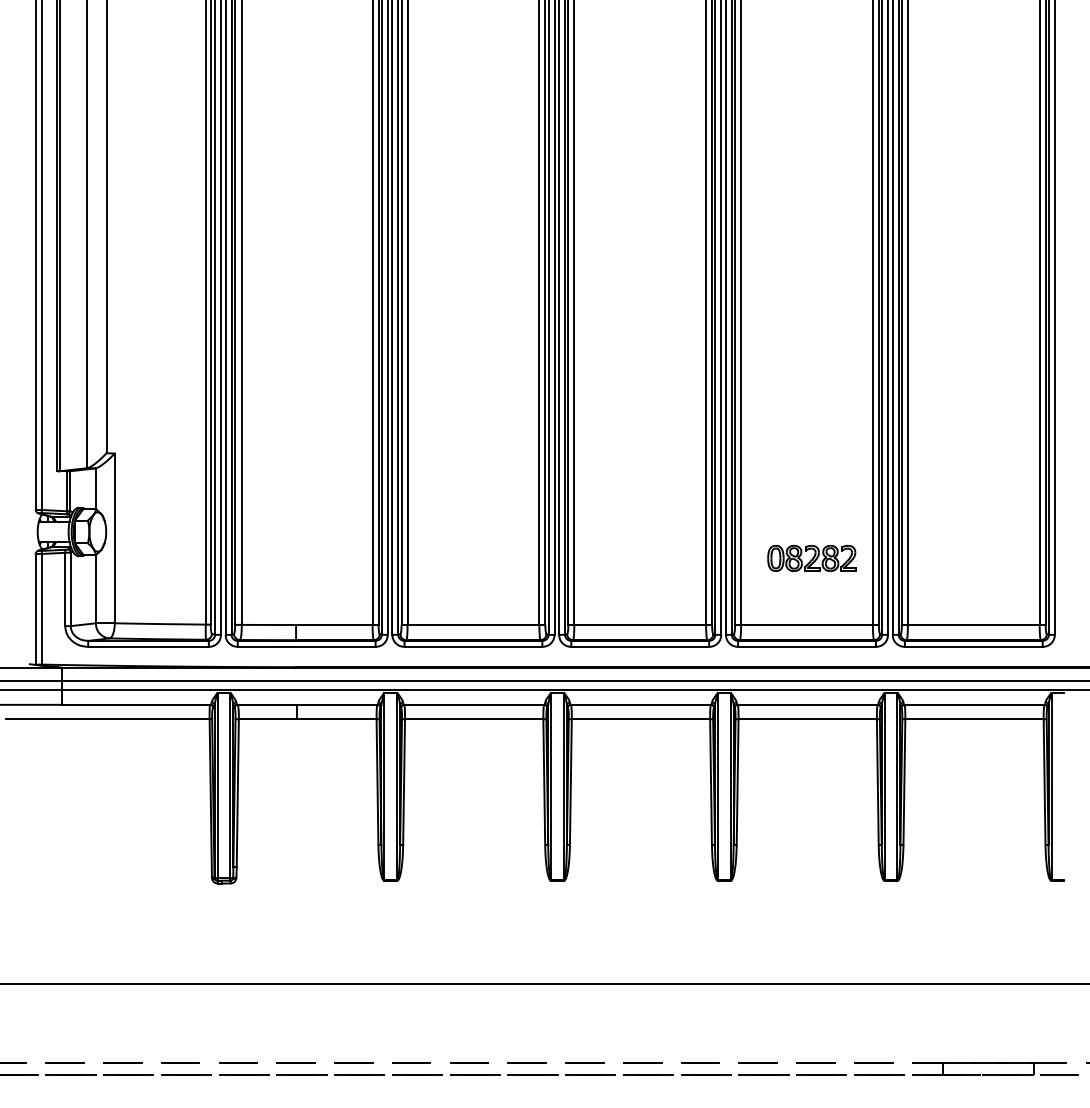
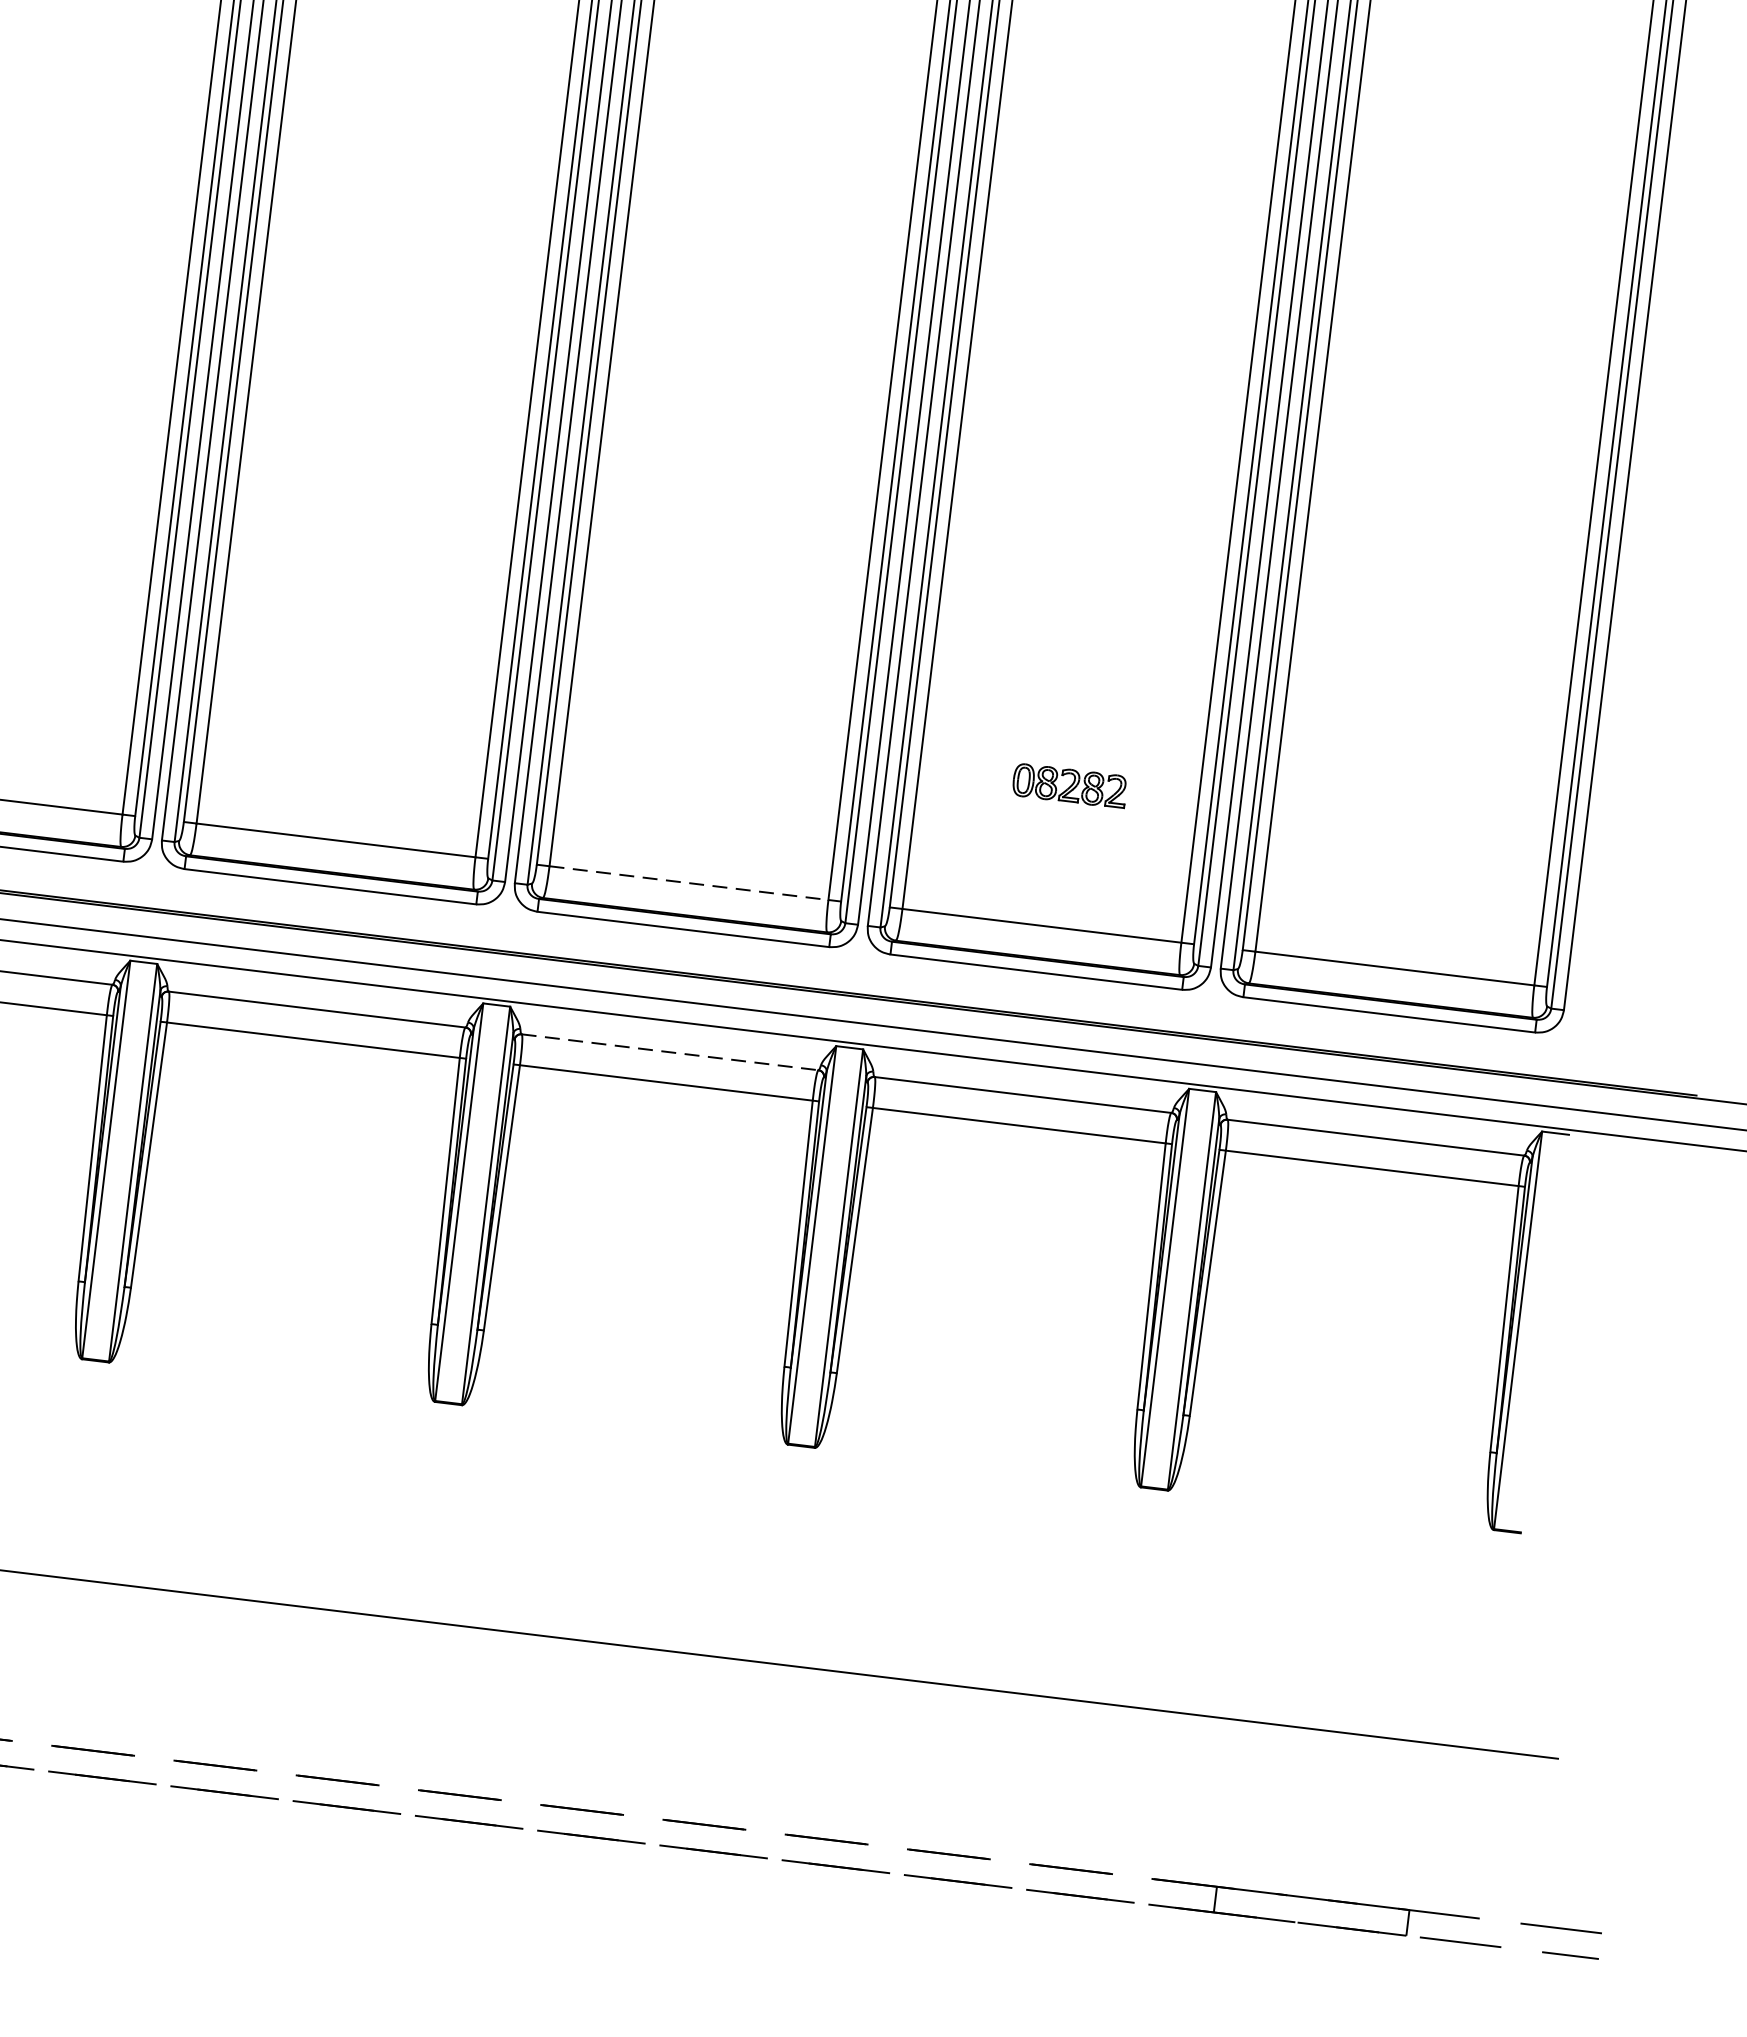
part: (811, 557) -> (1068, 784), size x0.6
line: (640, 625) -> (689, 884), solid -> dashed
line: (641, 704) -> (671, 1051), solid -> dashed

